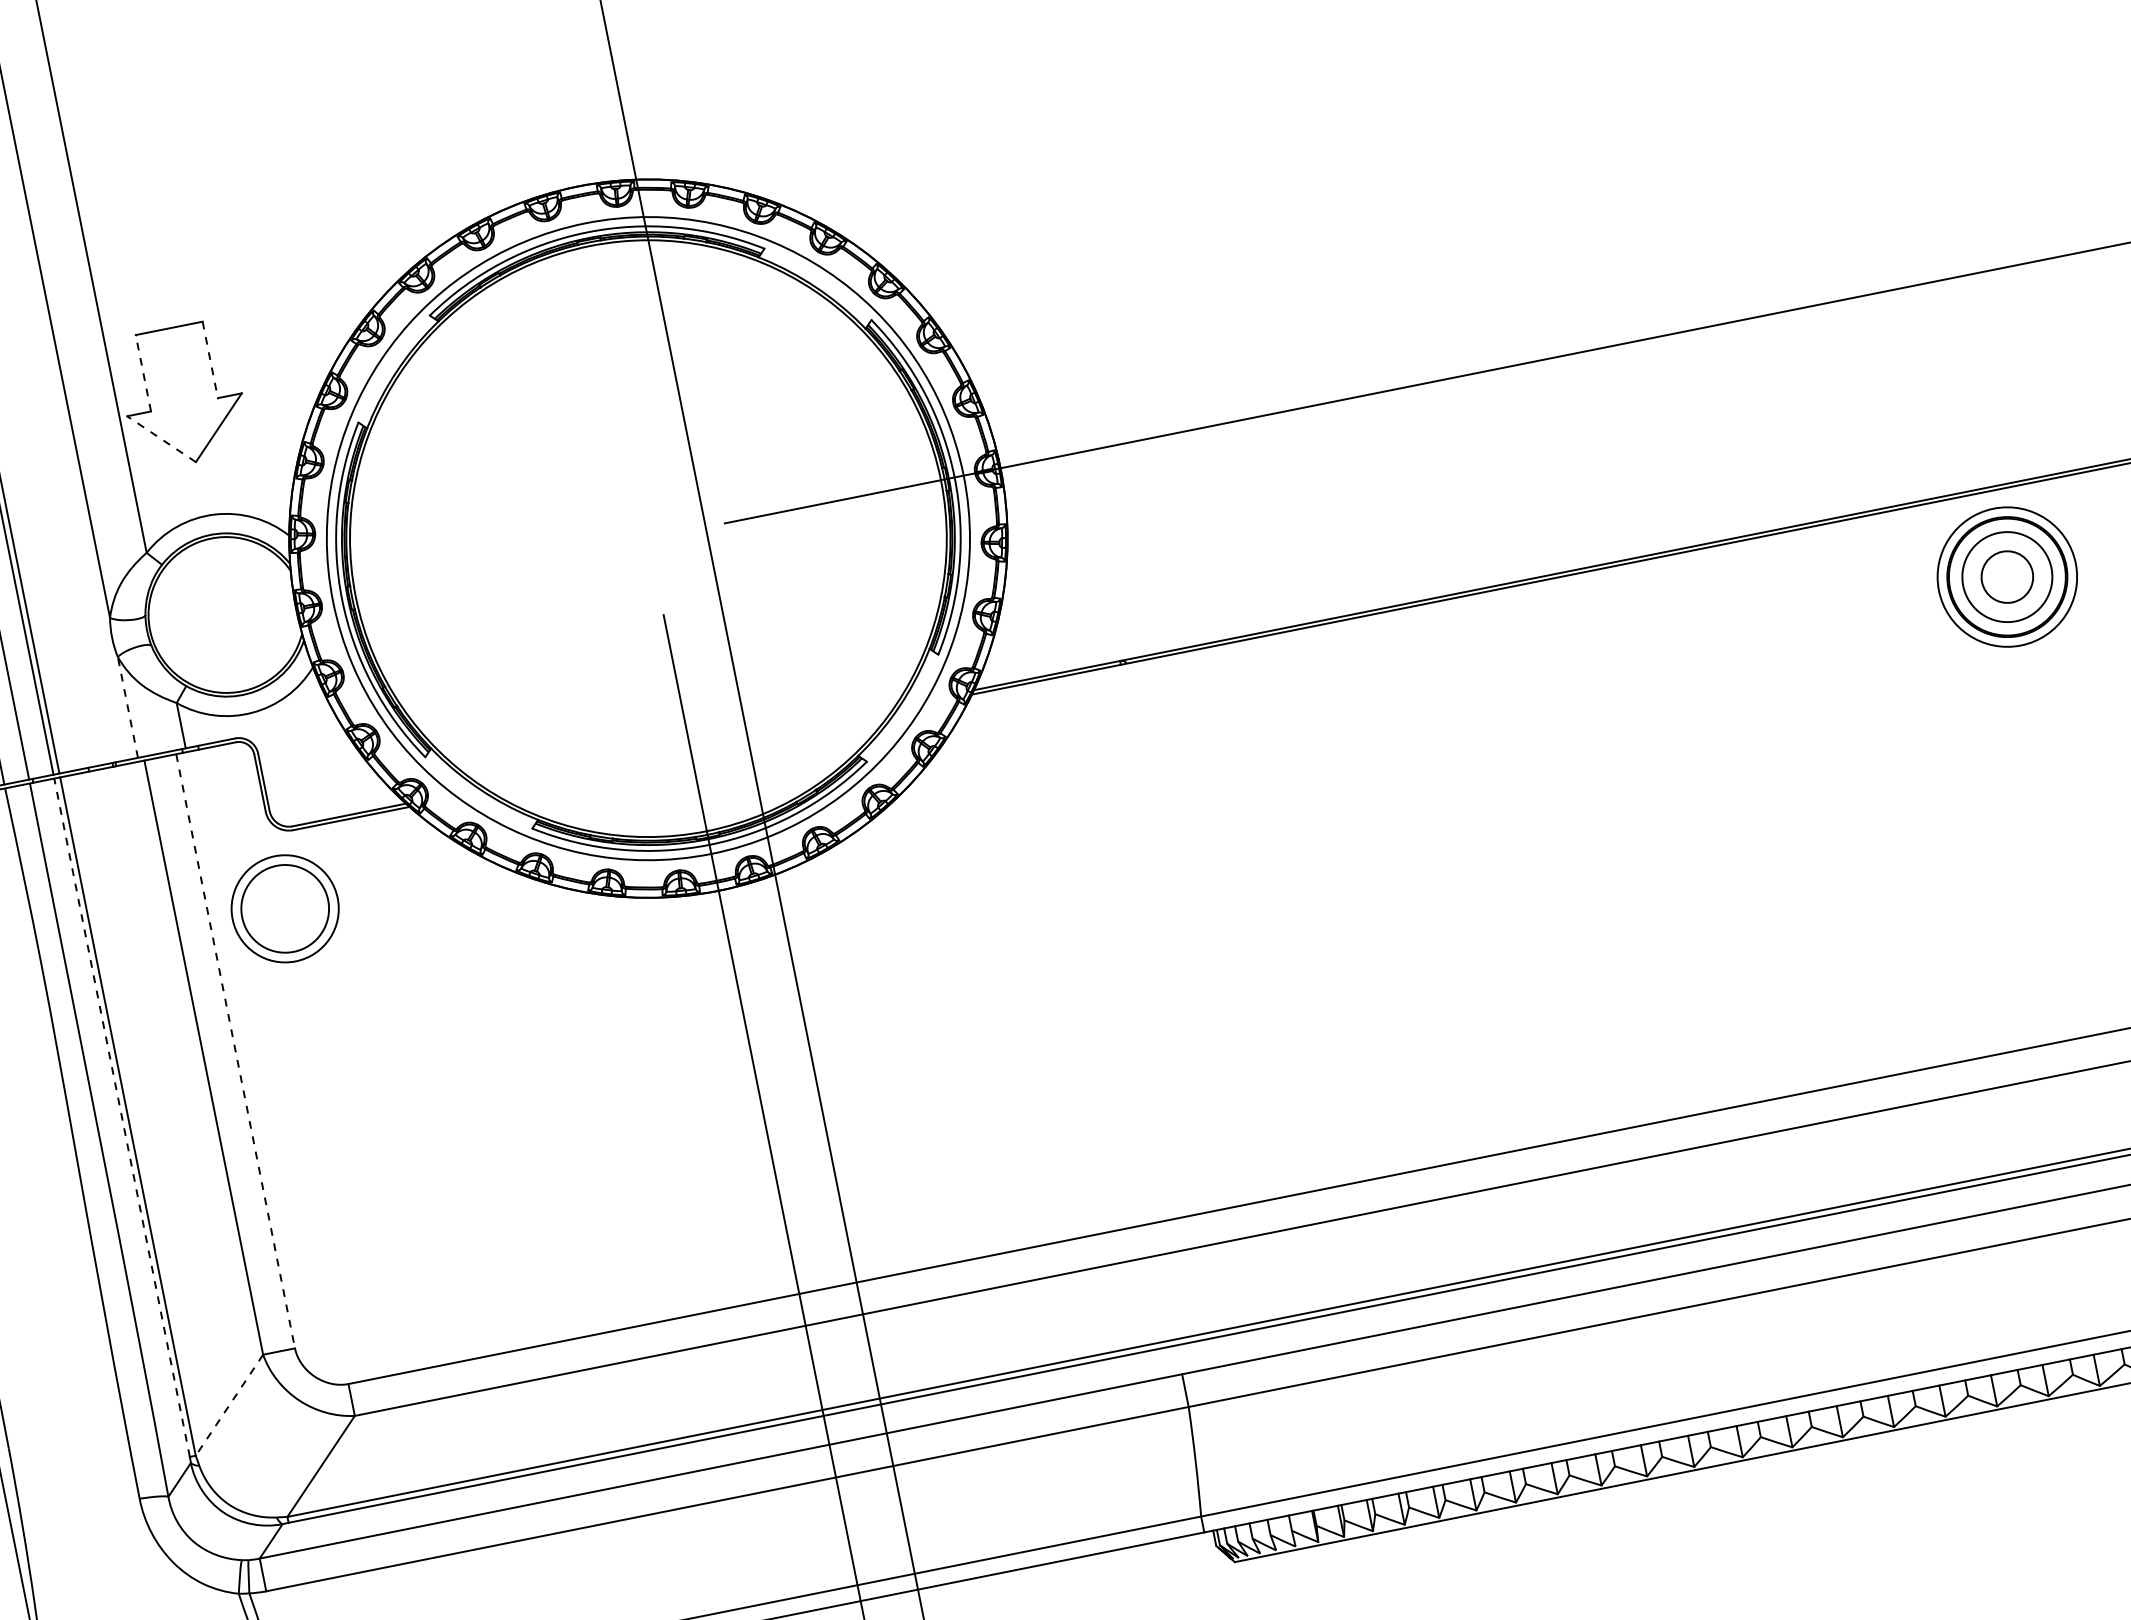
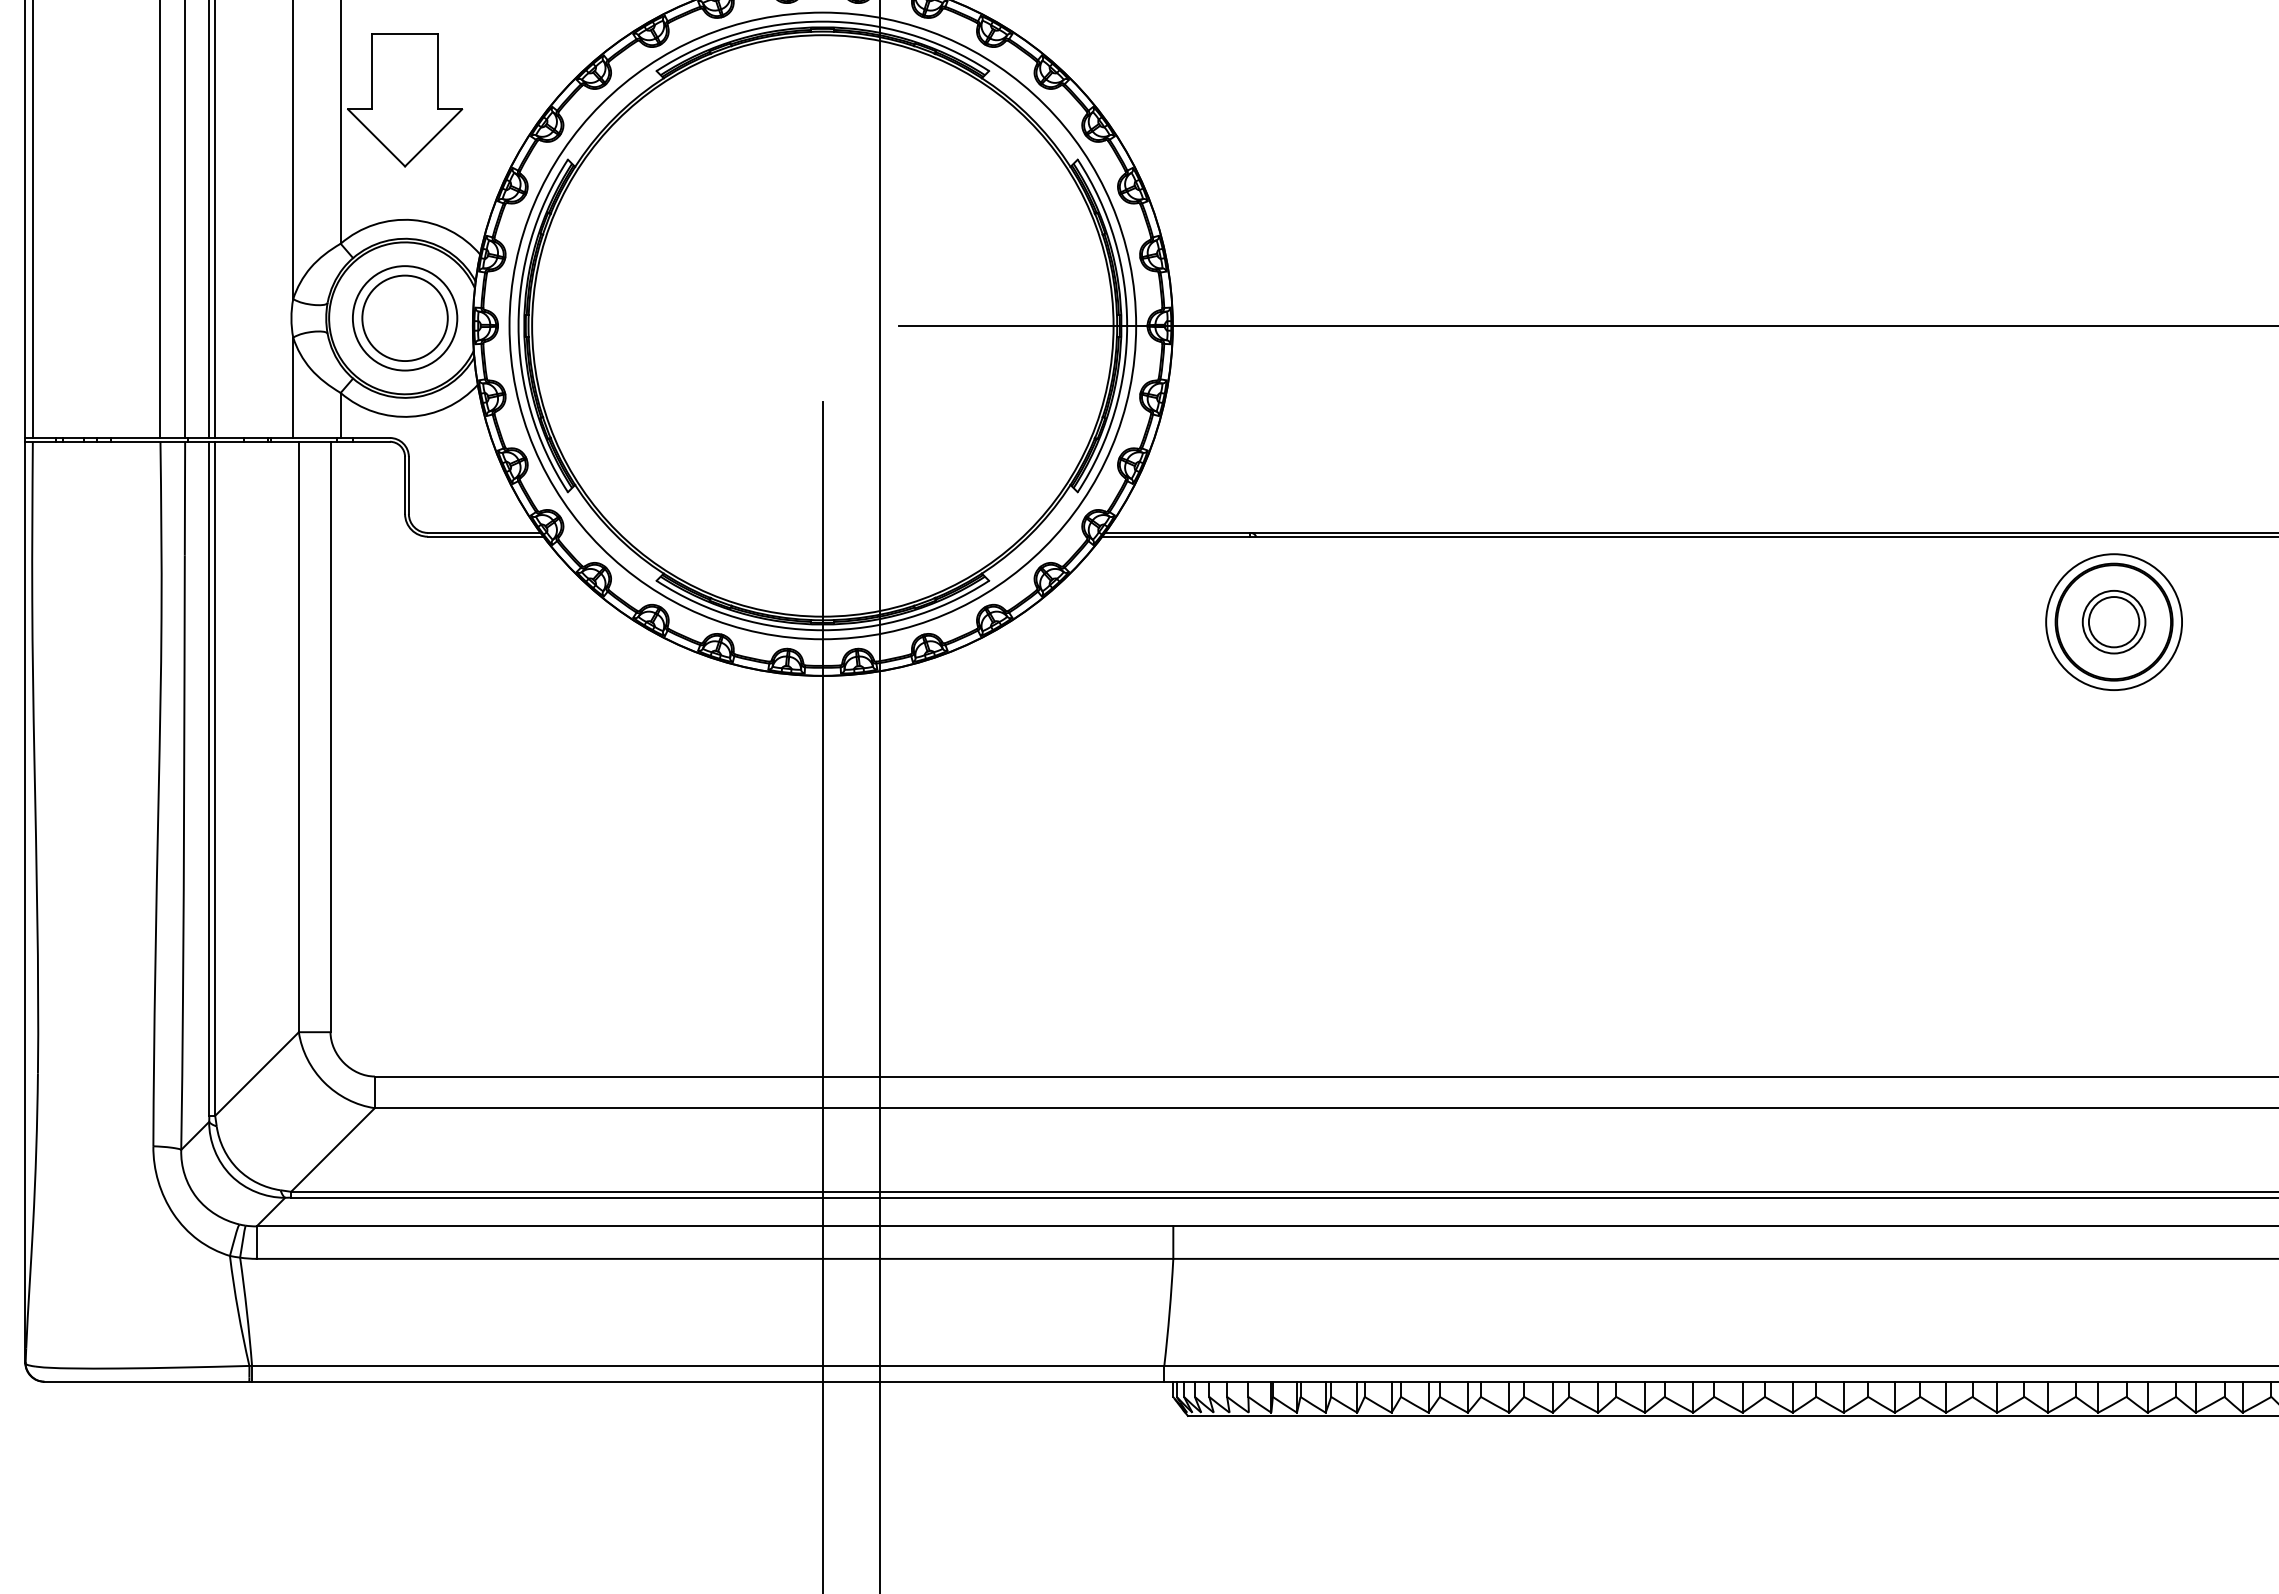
line: (210, 359) -> (438, 71), dashed -> solid
line: (143, 373) -> (371, 71), dashed -> solid
line: (161, 438) -> (376, 137), dashed -> solid
circle: (2006, 576) -> (2113, 621), size x0.71
line: (128, 707) -> (293, 387), dashed -> solid
part: (285, 908) -> (405, 318), moved
line: (235, 1051) -> (330, 737), dashed -> solid
line: (122, 1117) -> (209, 778), dashed -> solid
line: (229, 1405) -> (256, 1074), dashed -> solid

